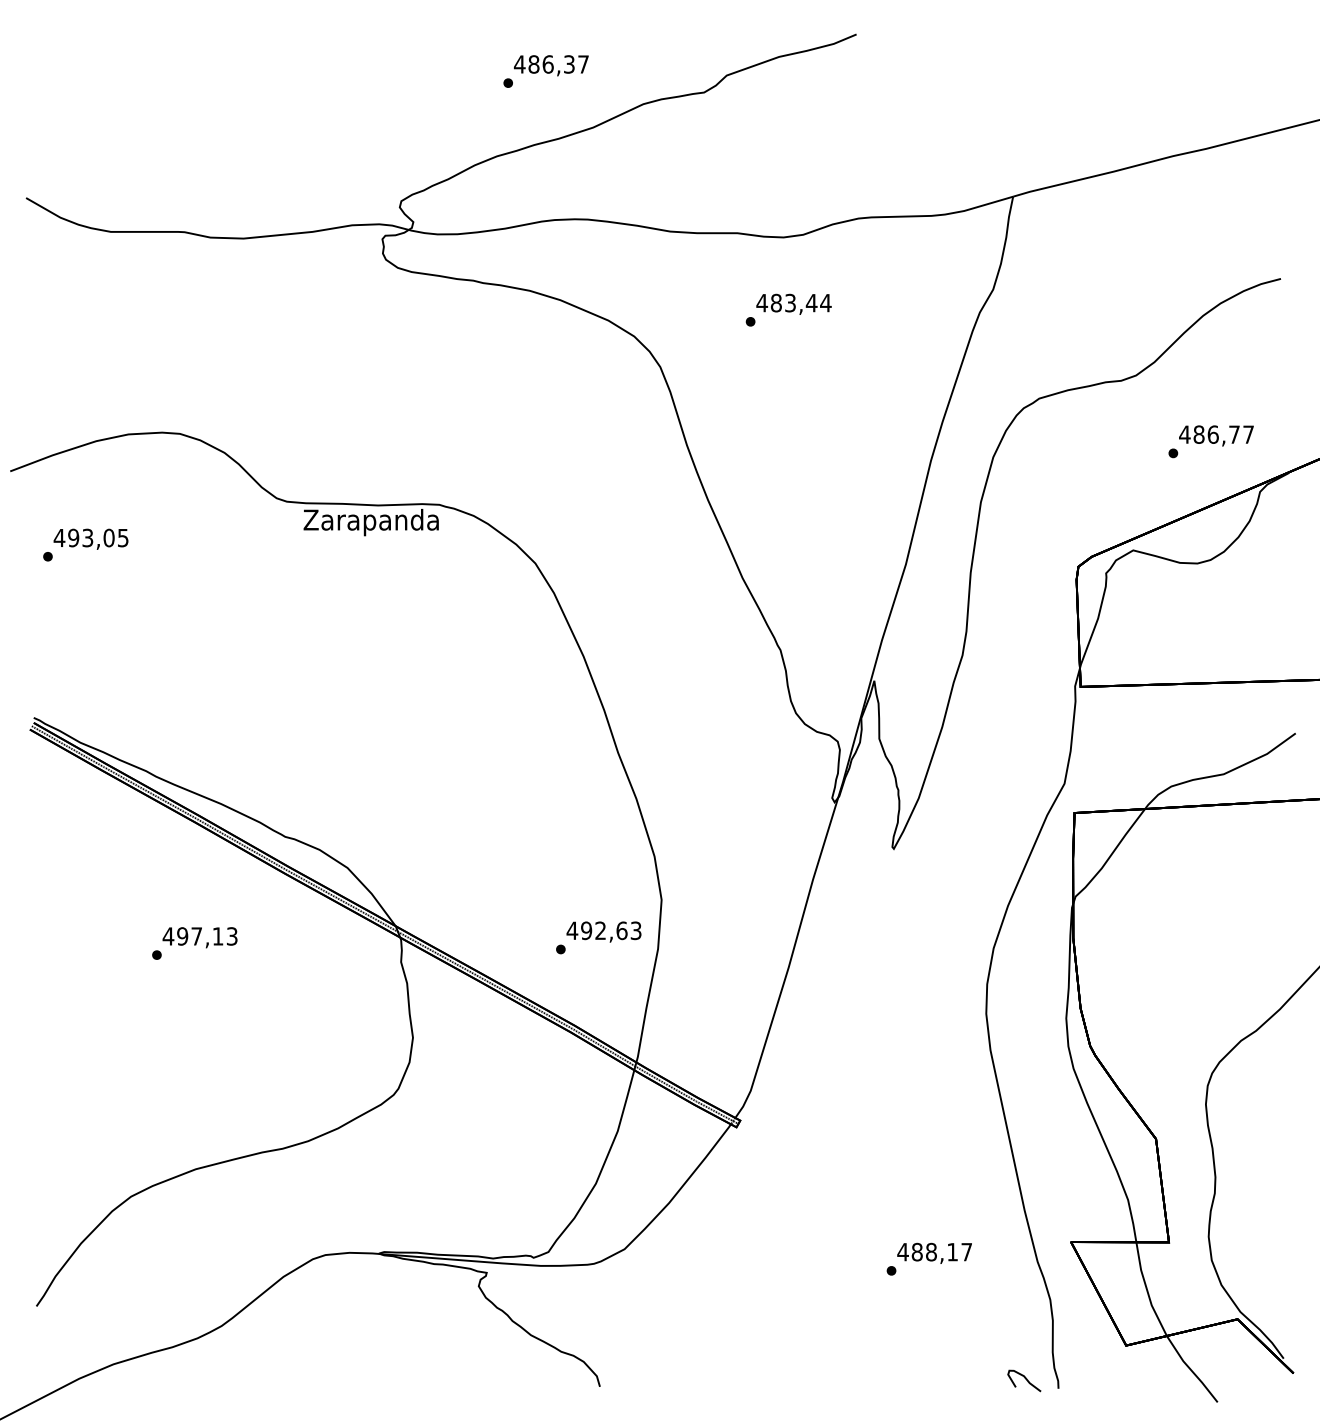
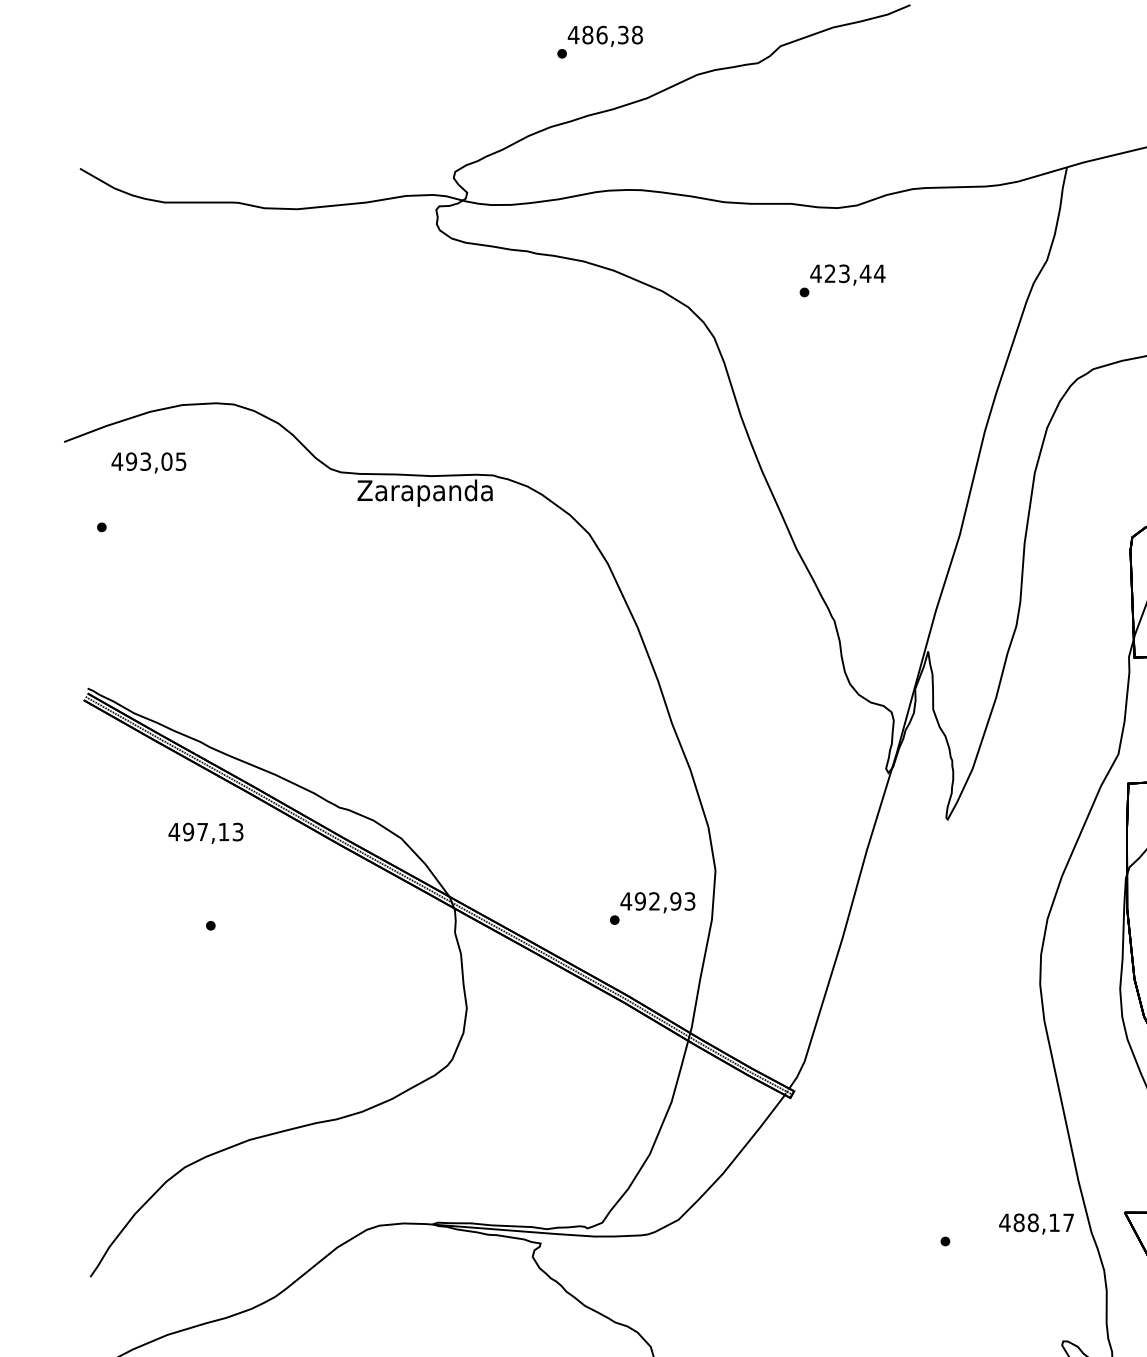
text: (583, 64) -> (637, 35), 486,37 -> 486,38
text: (775, 303) -> (829, 274), 483,44 -> 423,44
text: (90, 538) -> (148, 462), moved
text: (621, 930) -> (675, 901), 492,63 -> 492,93
text: (199, 937) -> (205, 833), moved
text: (934, 1252) -> (1036, 1223), moved

